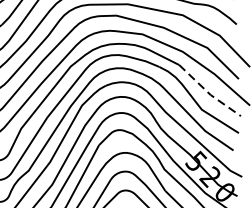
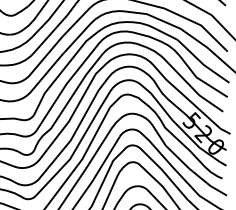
line: (208, 93) -> (202, 63), dashed -> solid

